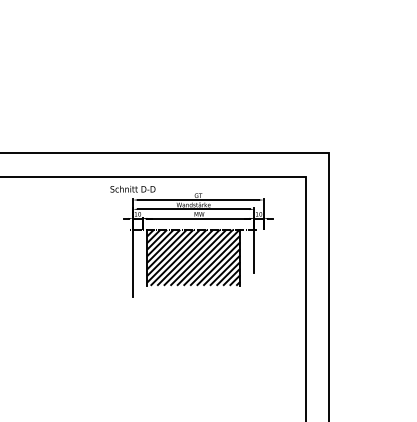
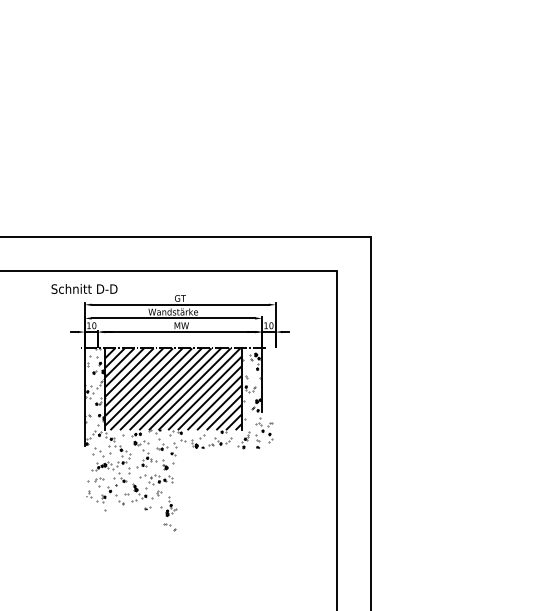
hatch: (197, 291) -> (178, 438), added

